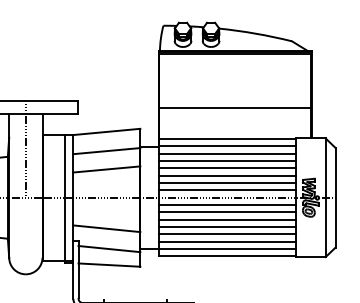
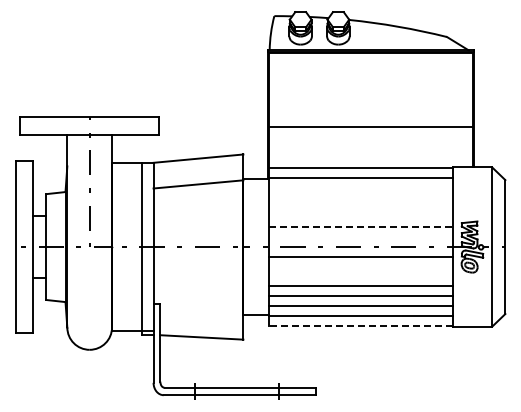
line: (227, 154) -> (360, 188), removed
line: (227, 160) -> (360, 197), removed
line: (227, 168) -> (360, 207), removed
line: (106, 169) -> (198, 208), removed
line: (227, 175) -> (360, 217), removed
line: (228, 183) -> (361, 227), solid -> dashed
line: (227, 190) -> (360, 237), removed
line: (227, 212) -> (360, 266), removed
line: (227, 219) -> (360, 276), removed
line: (106, 228) -> (198, 288), removed
line: (109, 248) -> (201, 315), removed
line: (227, 256) -> (360, 325), solid -> dashed

